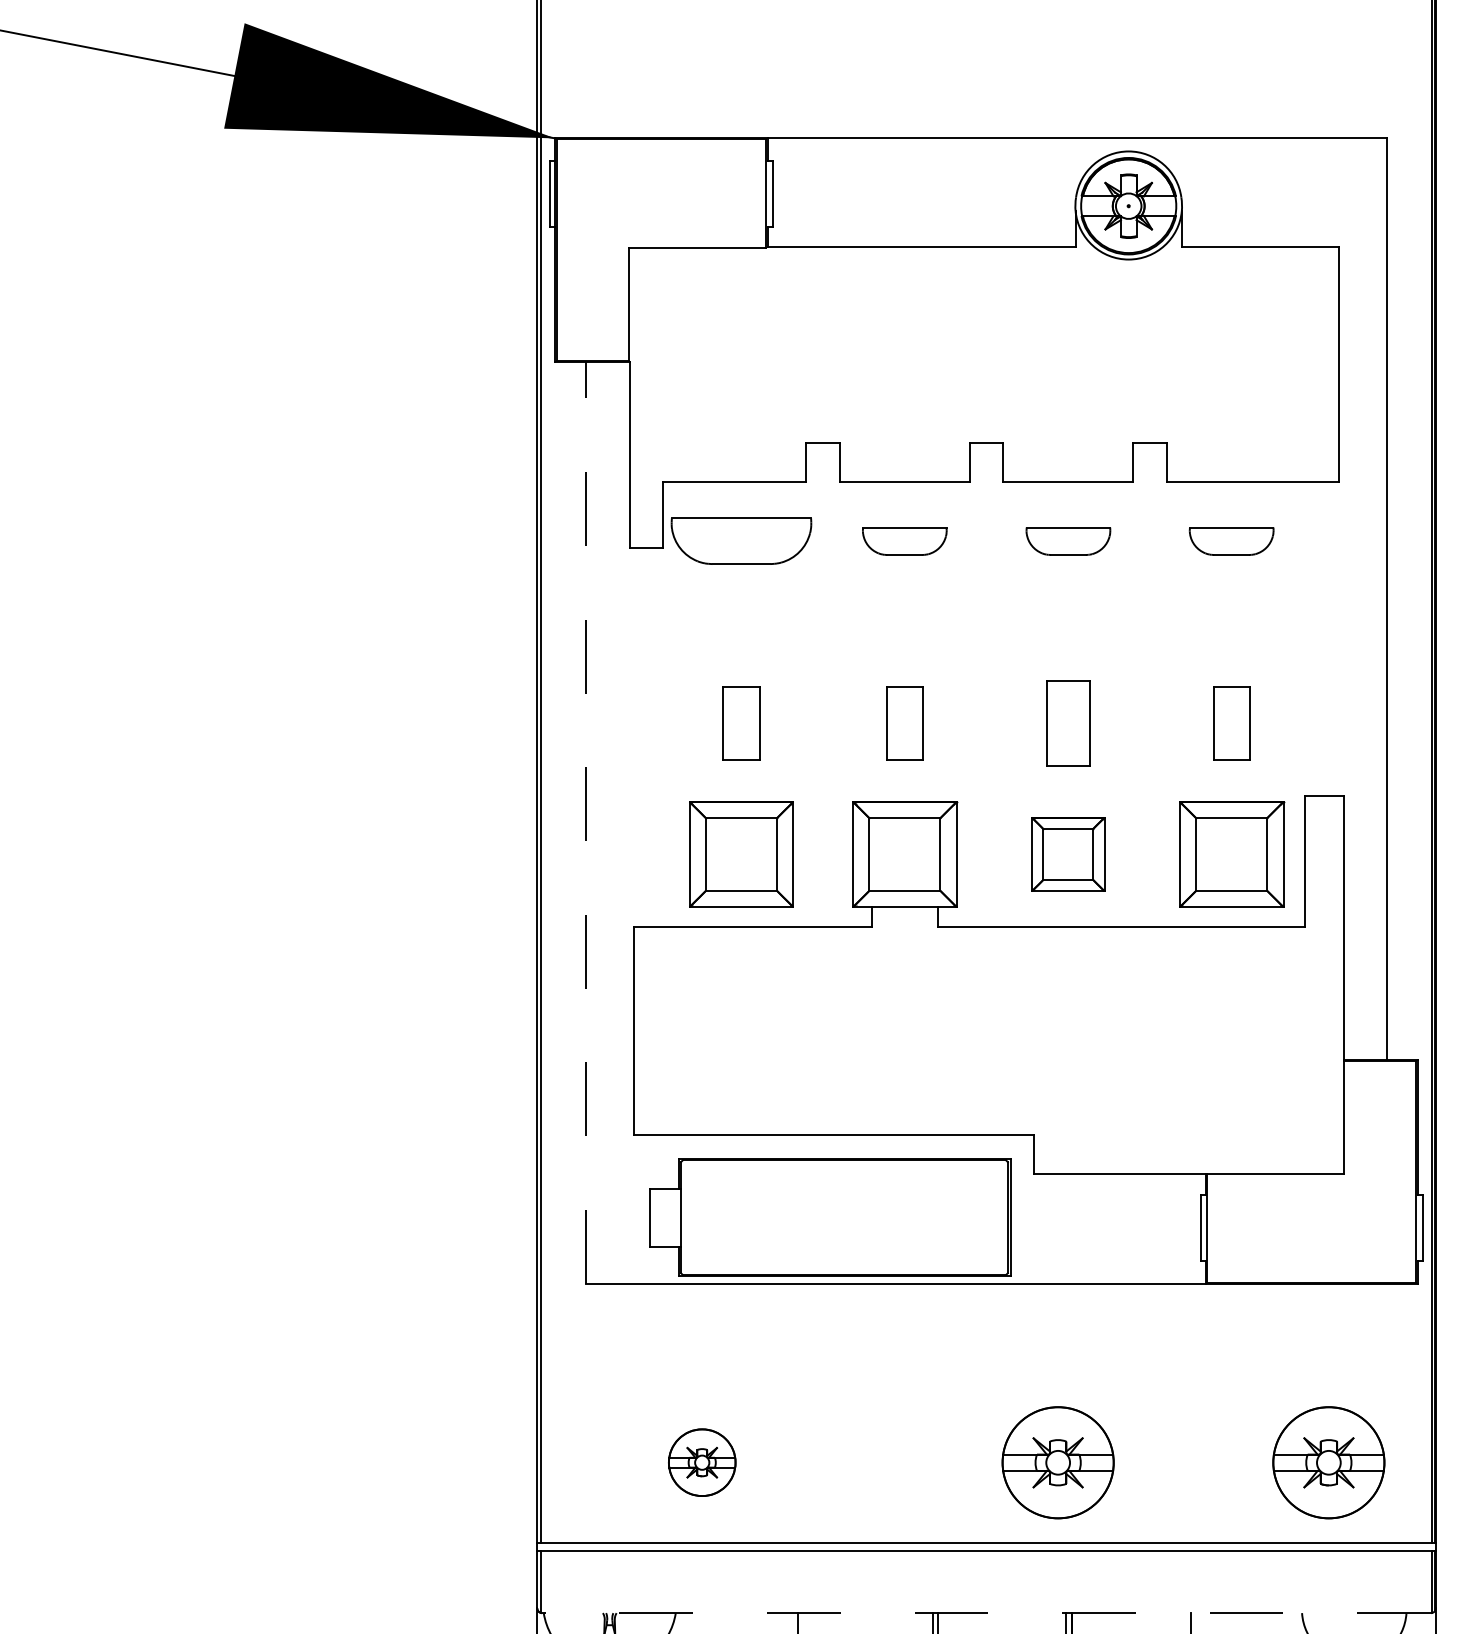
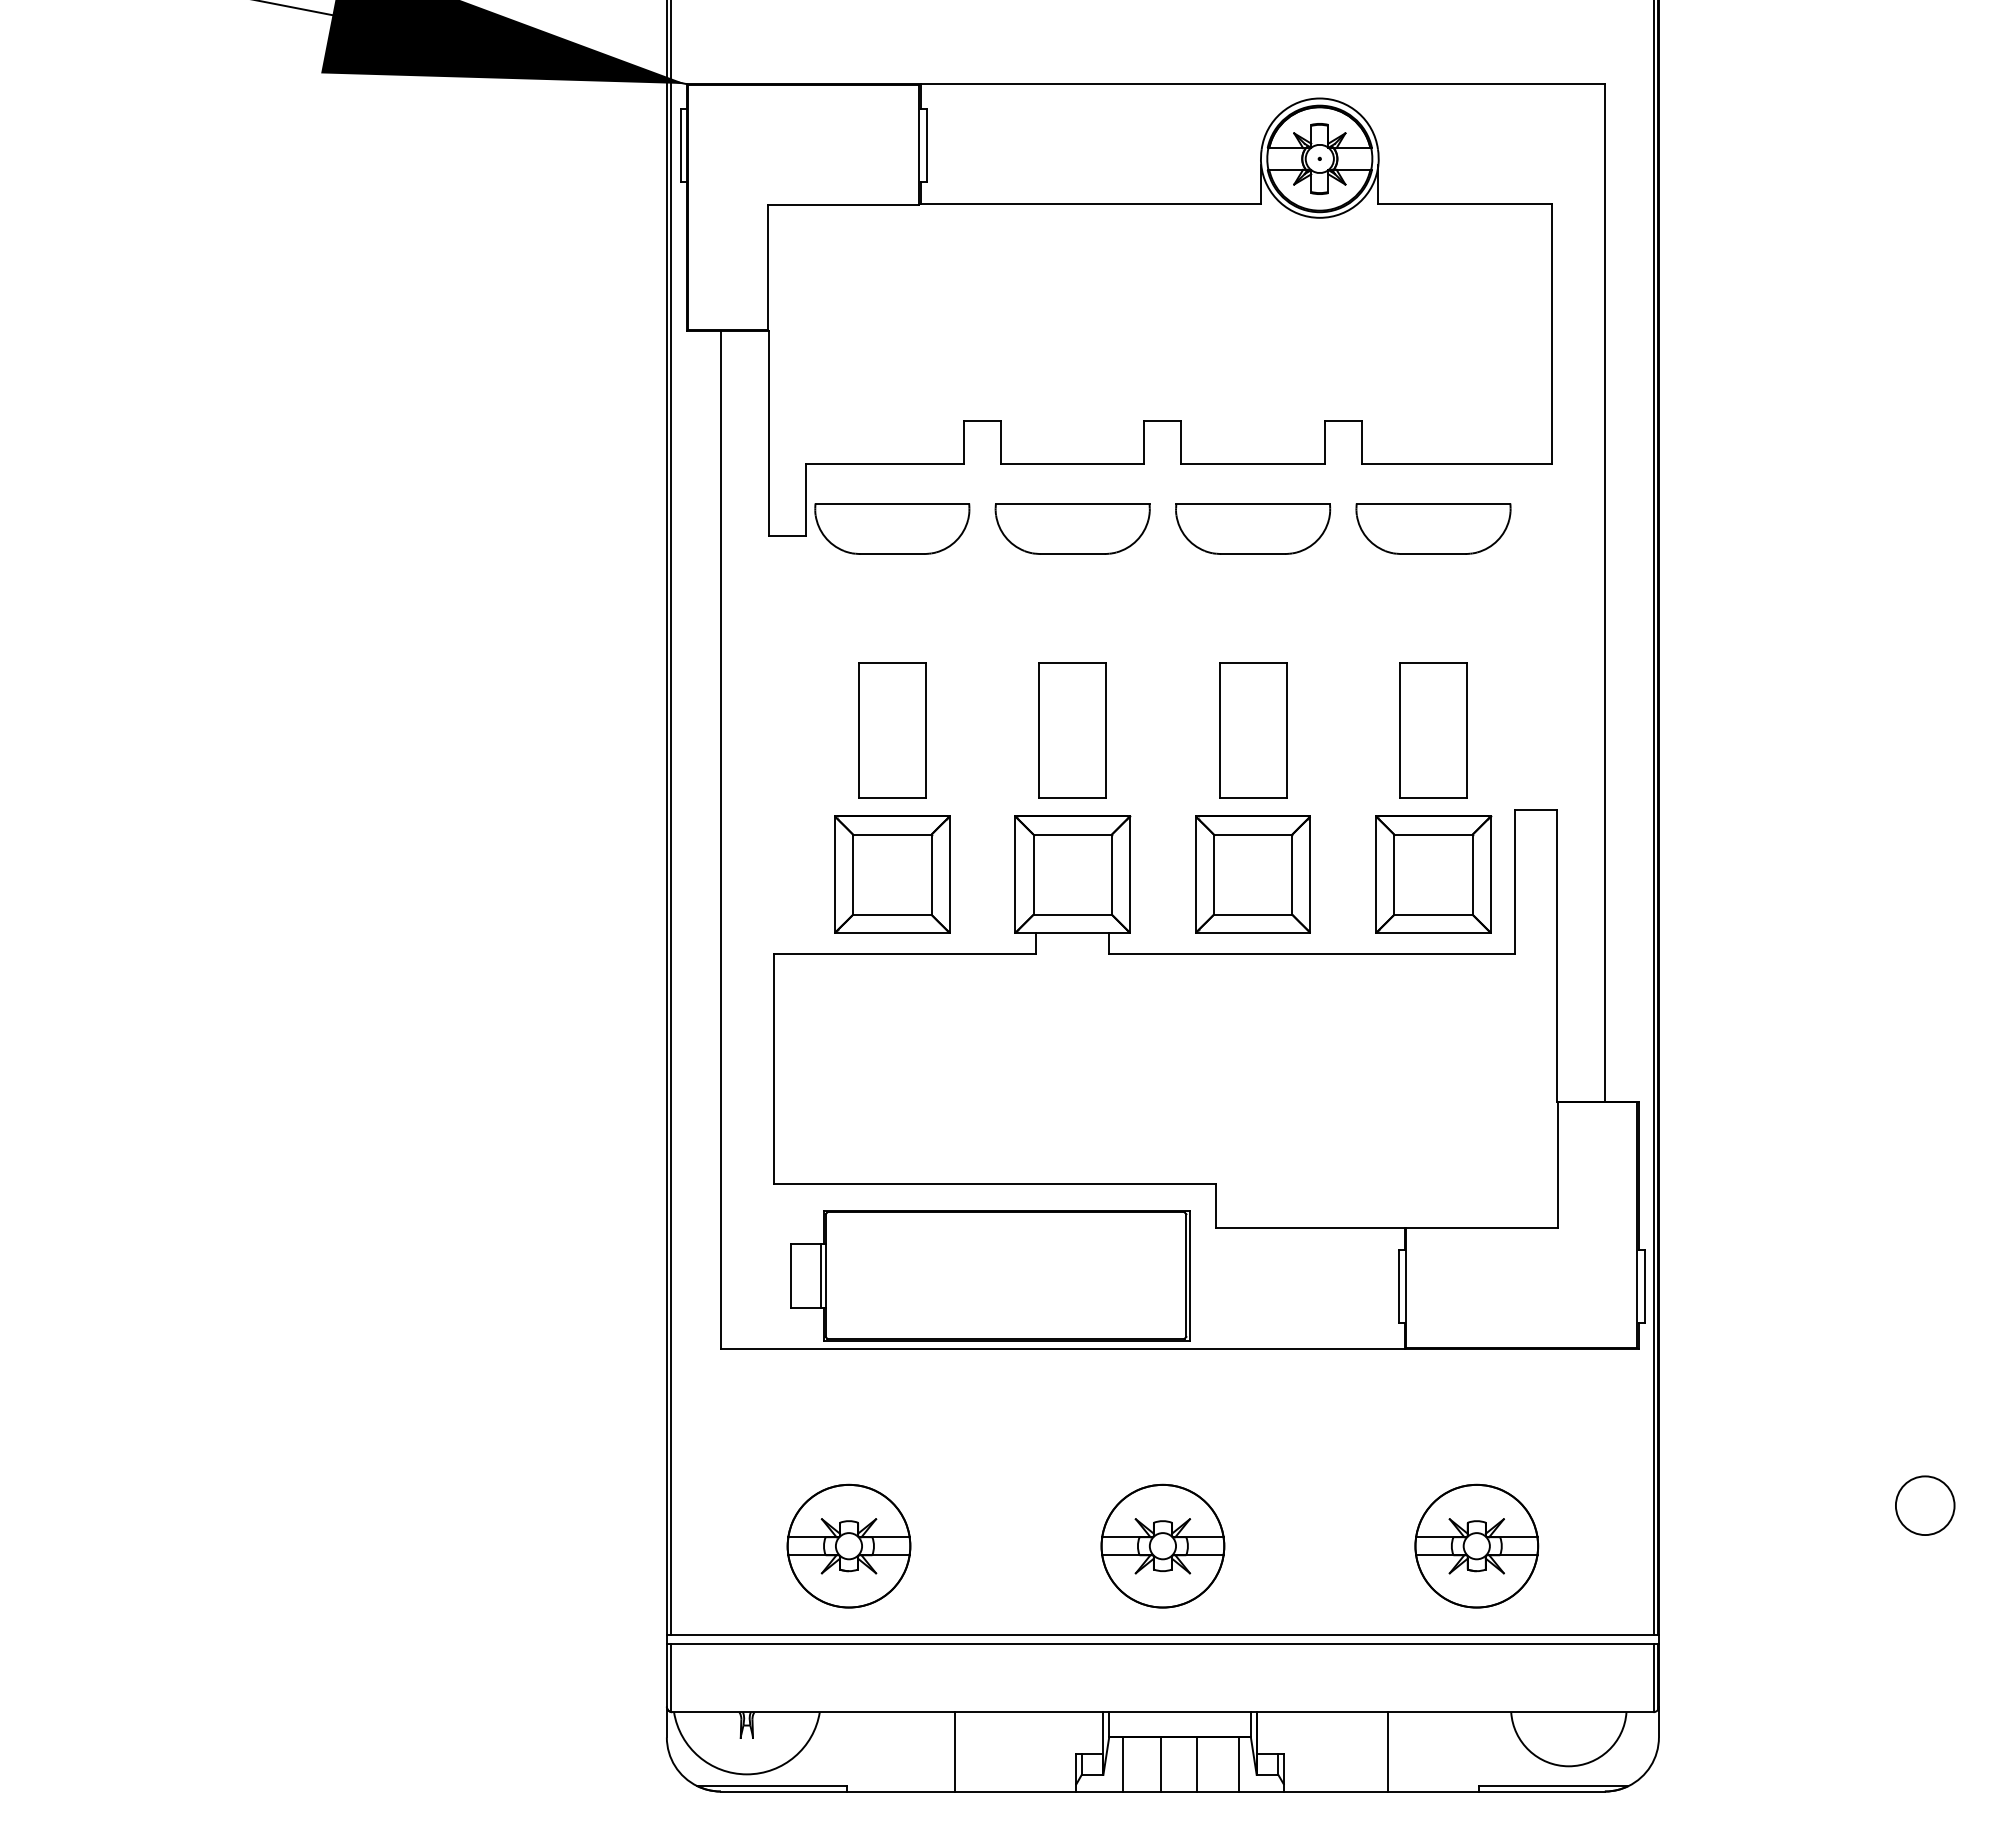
part: (904, 540) -> (1072, 528), size x1.67
part: (1068, 540) -> (1253, 528), size x1.67
part: (1231, 540) -> (1433, 528), size x1.67
part: (741, 723) -> (892, 730), size x1.67
part: (904, 723) -> (1072, 730), size x1.67
part: (1068, 723) -> (1253, 730), size x1.43
part: (1231, 723) -> (1433, 730), size x1.67
line: (585, 822) -> (720, 839), dashed -> solid
part: (1067, 854) -> (1252, 874), size x1.43
line: (676, 1218) -> (820, 1276), added
part: (701, 1462) -> (848, 1545), size x1.67
part: (1057, 1462) -> (1162, 1545), moved
part: (1328, 1462) -> (1476, 1545), moved
line: (986, 1613) -> (1162, 1712), dashed -> solid

